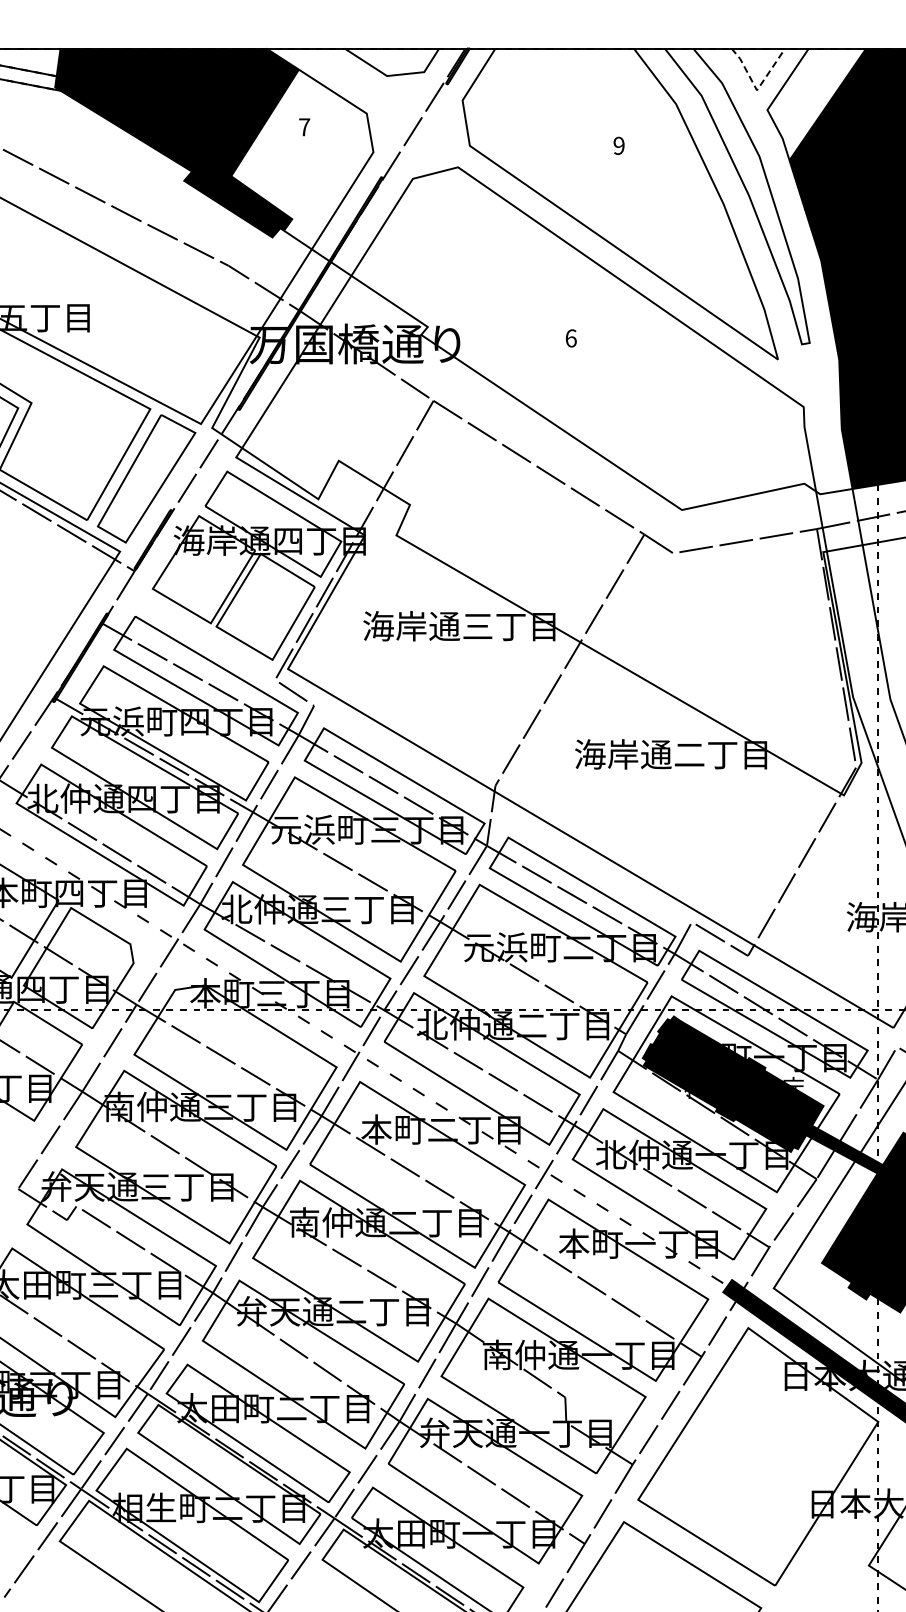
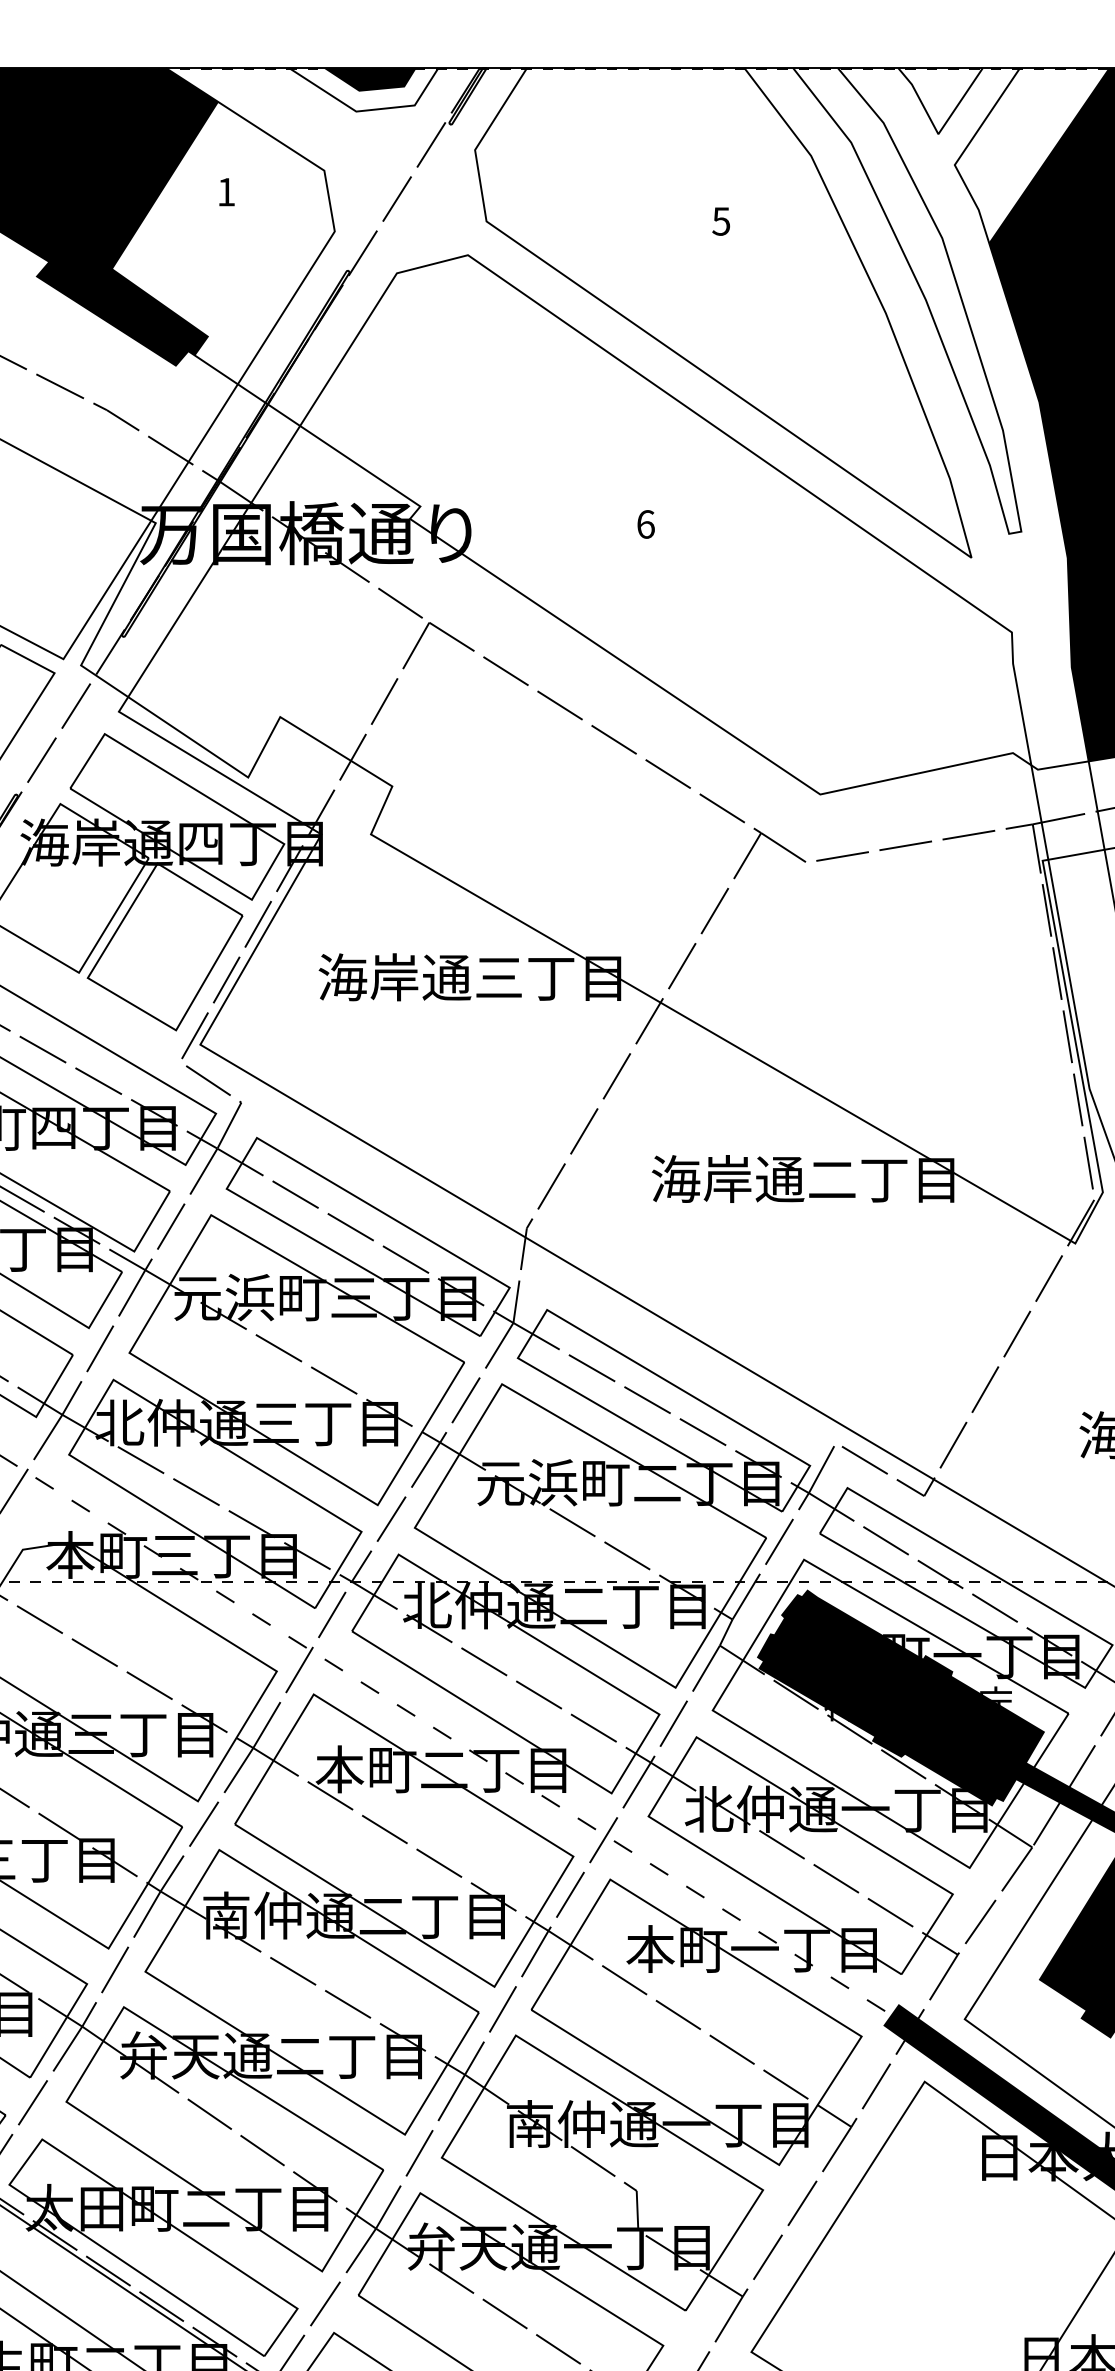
fill: (395, 55) -> (369, 79), added
line: (757, 90) -> (939, 134), dashed -> solid
text: (304, 127) -> (226, 192), 7 -> 1
text: (618, 145) -> (720, 220), 9 -> 5

